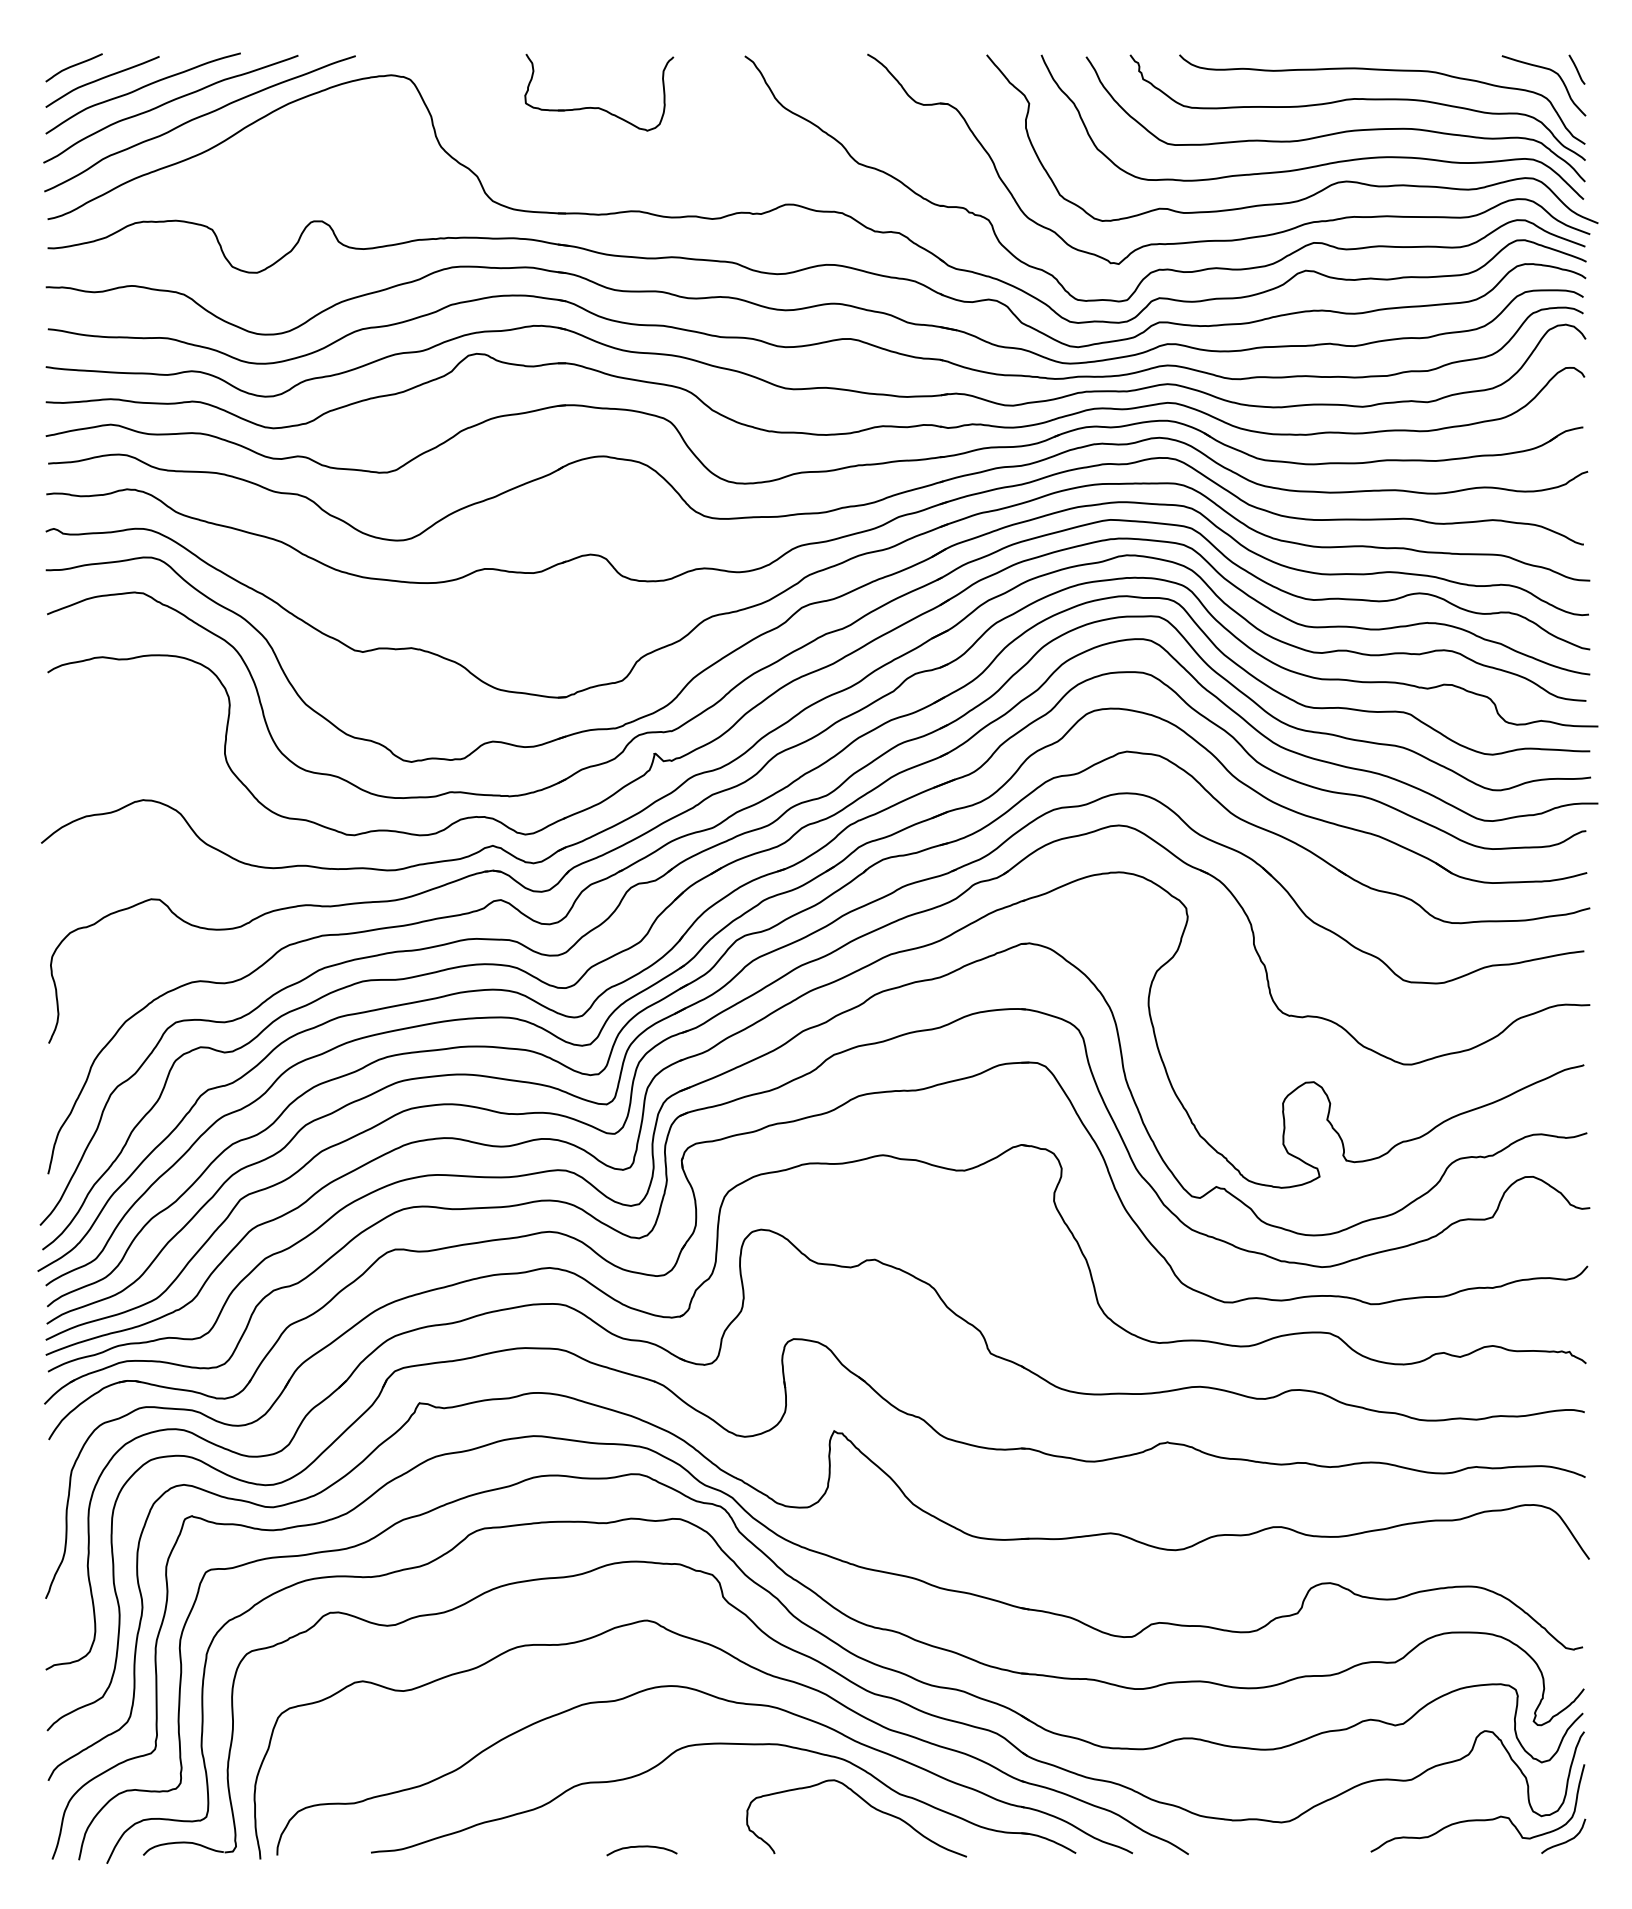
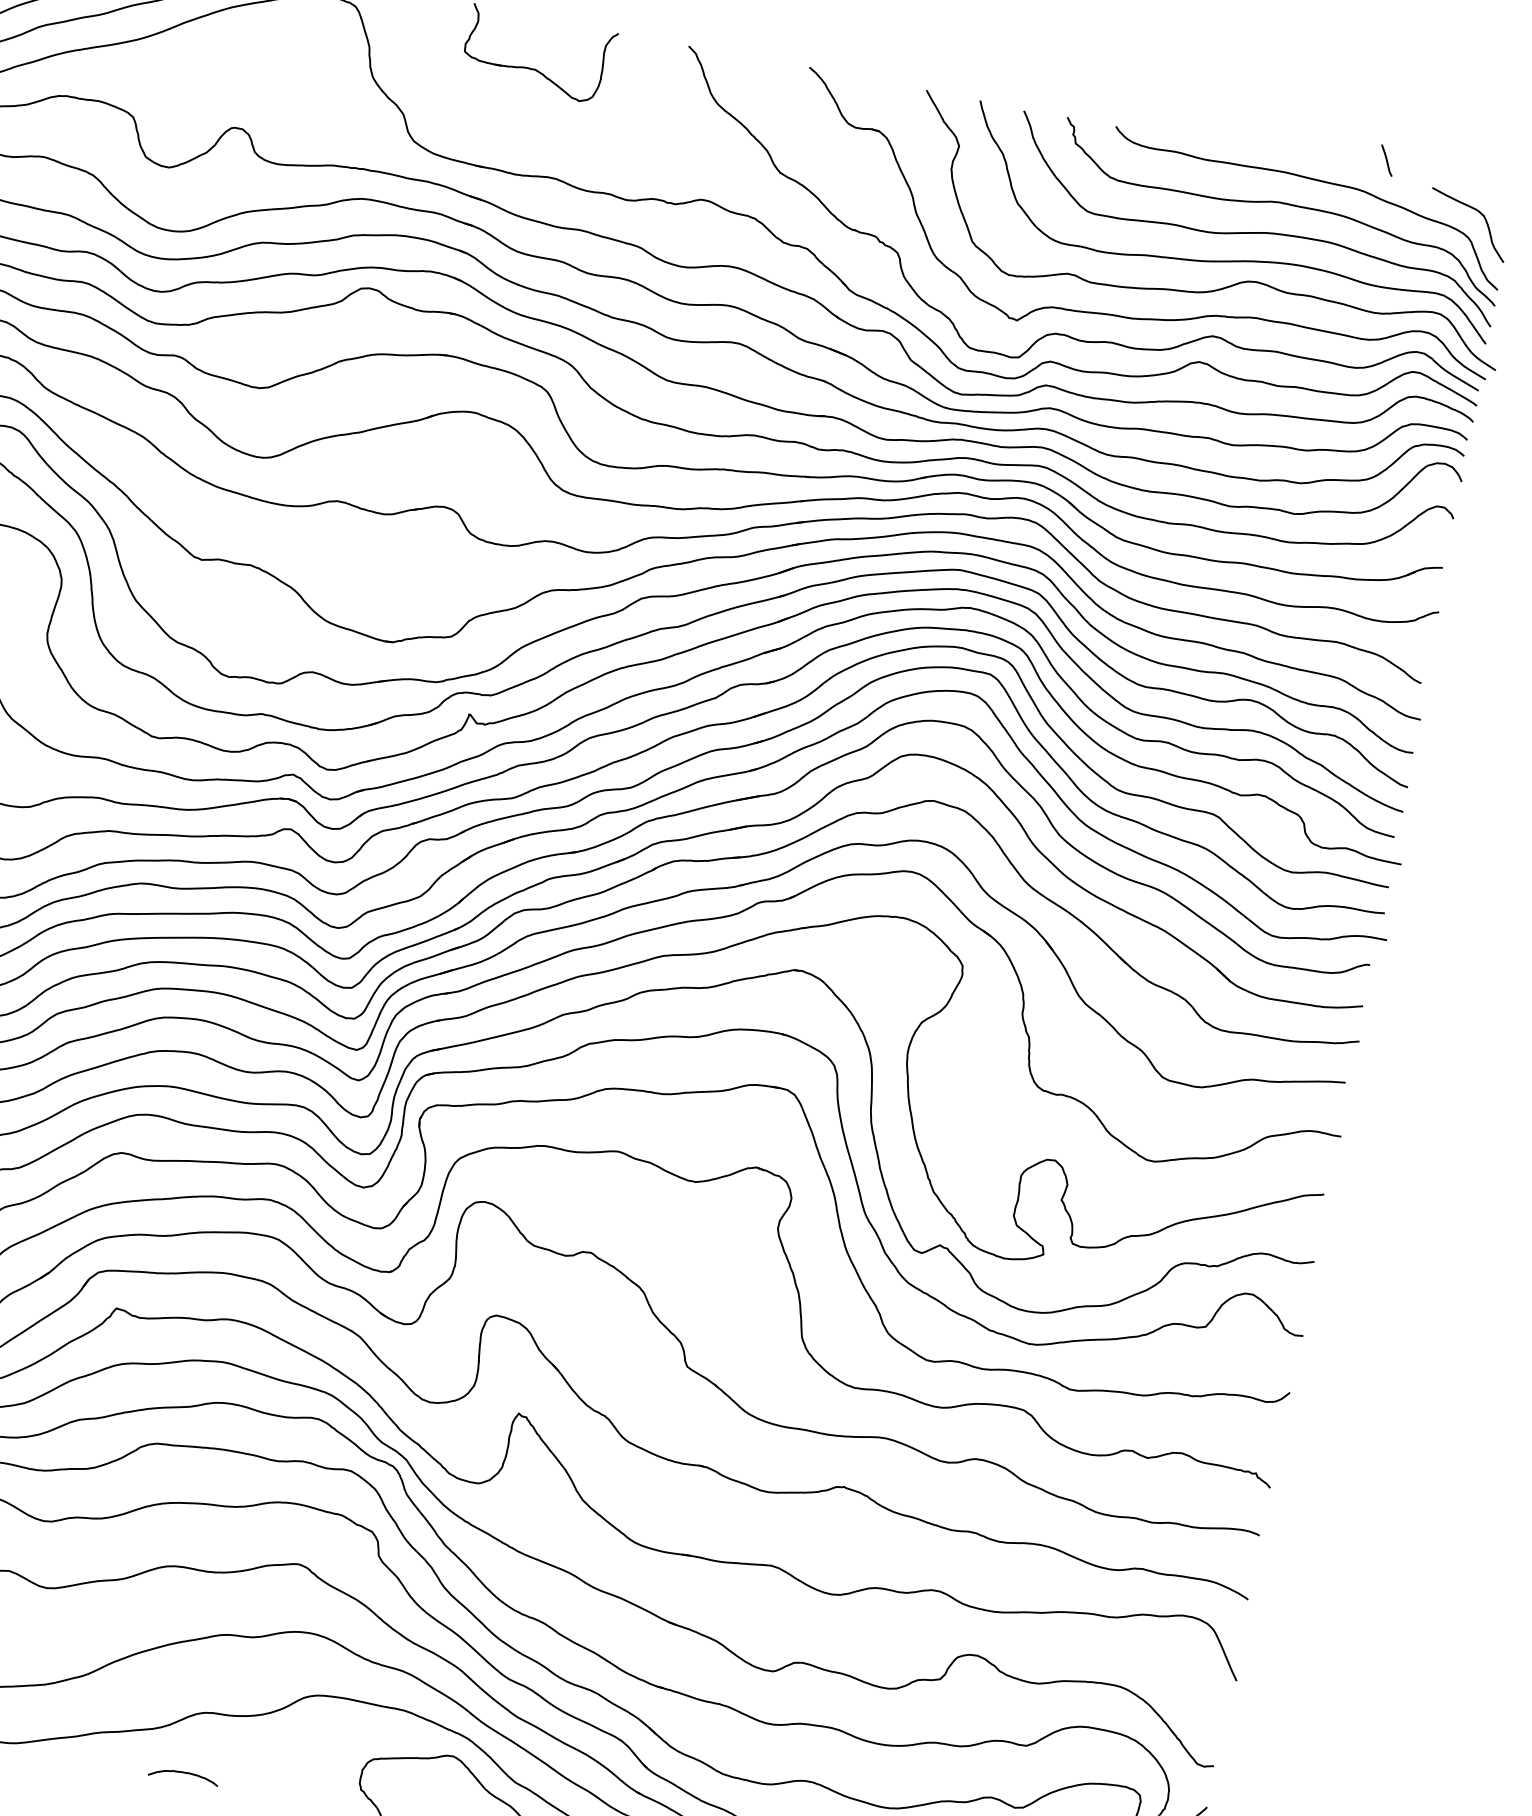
line: (1576, 69) -> (1386, 160), moved
curve: (641, 1847) -> (183, 1773), moved

